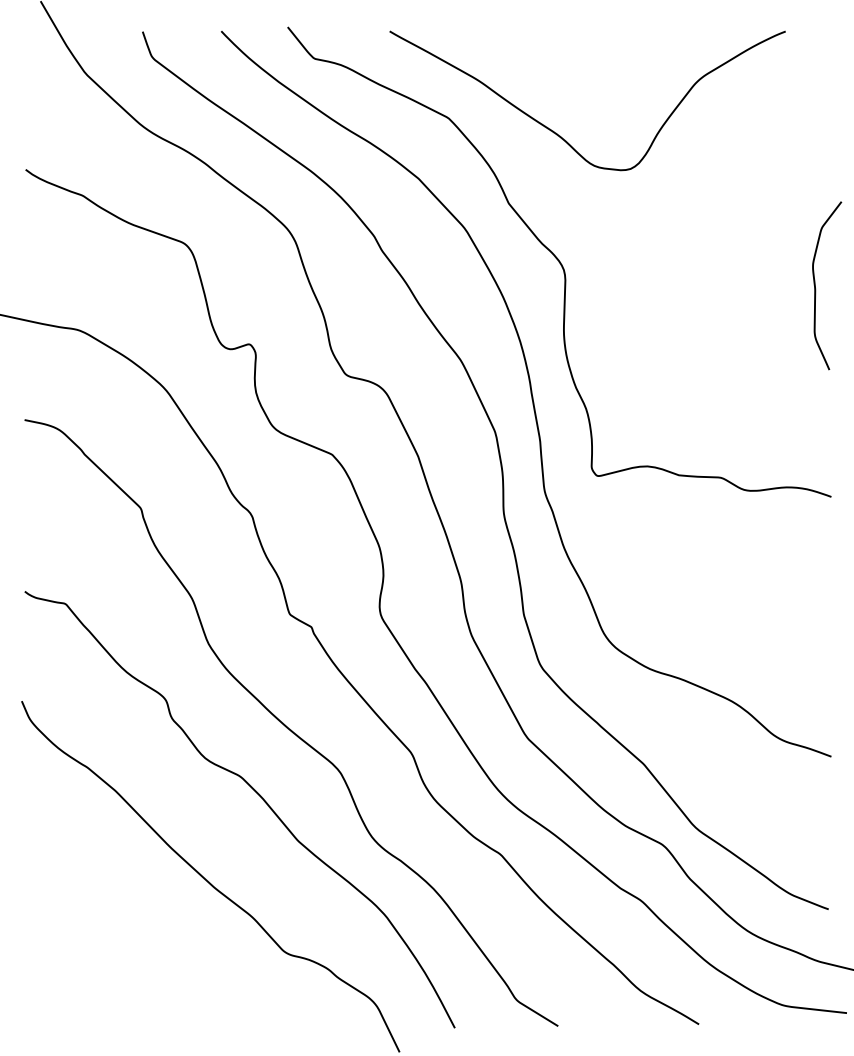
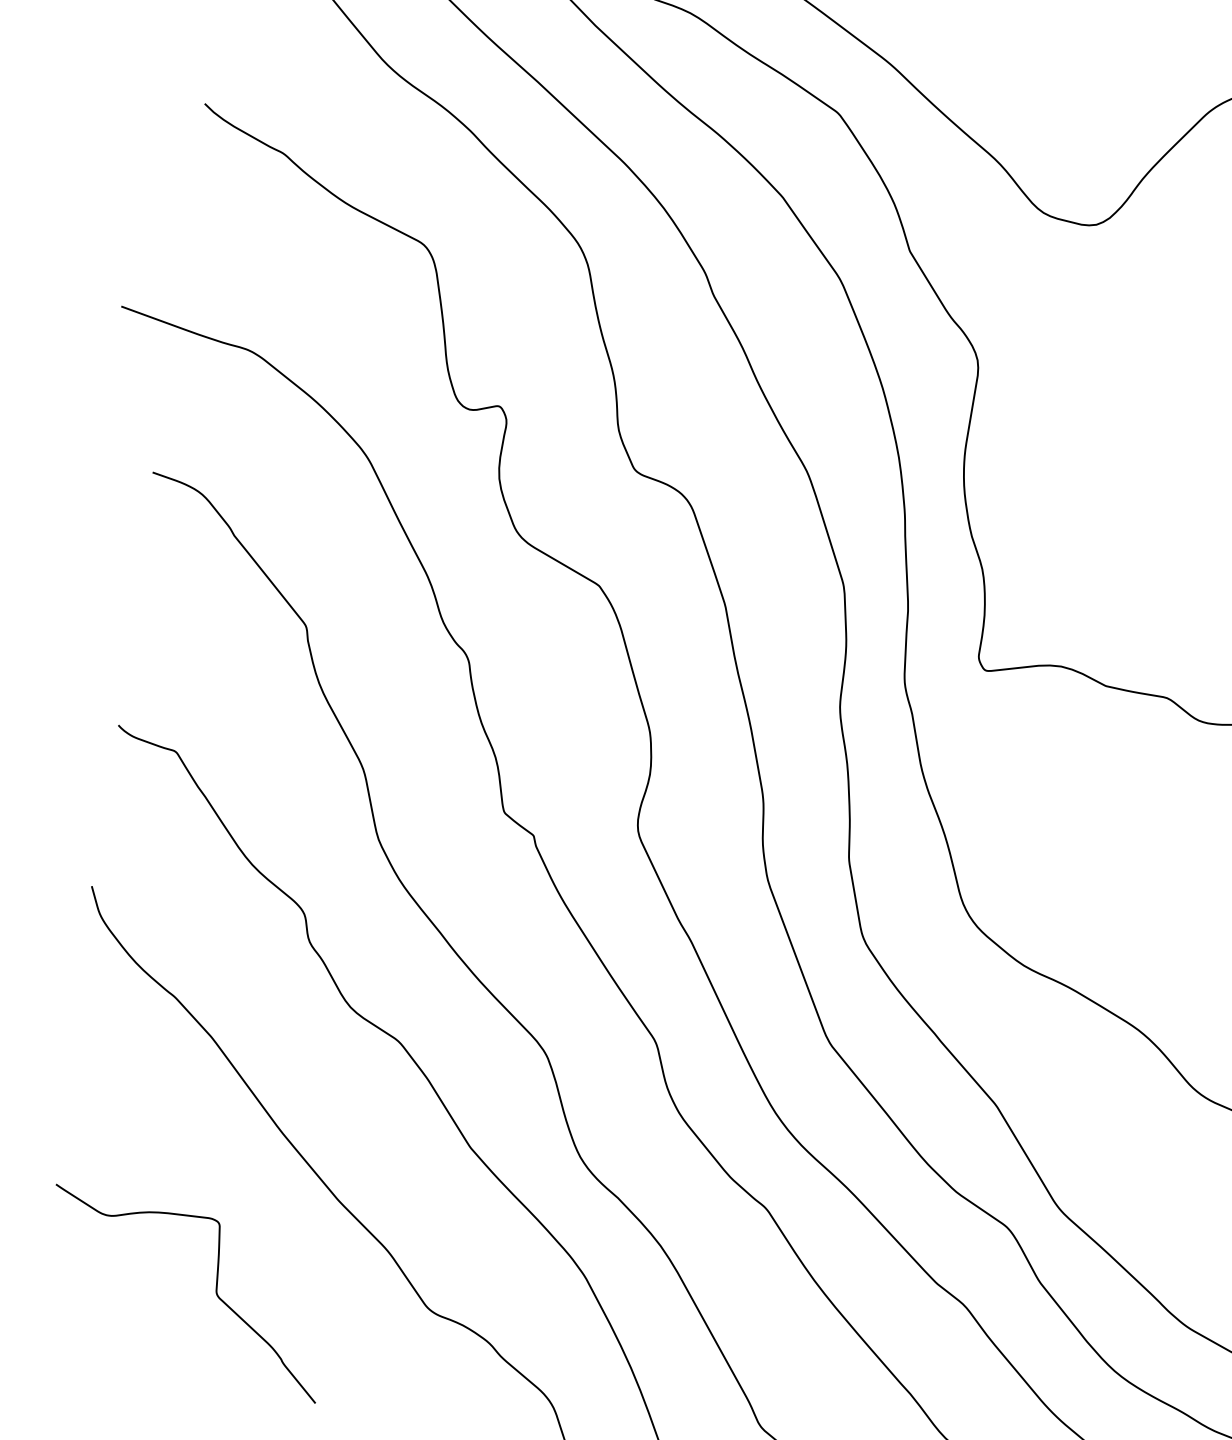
curve: (140, 958) -> (214, 1289), added

